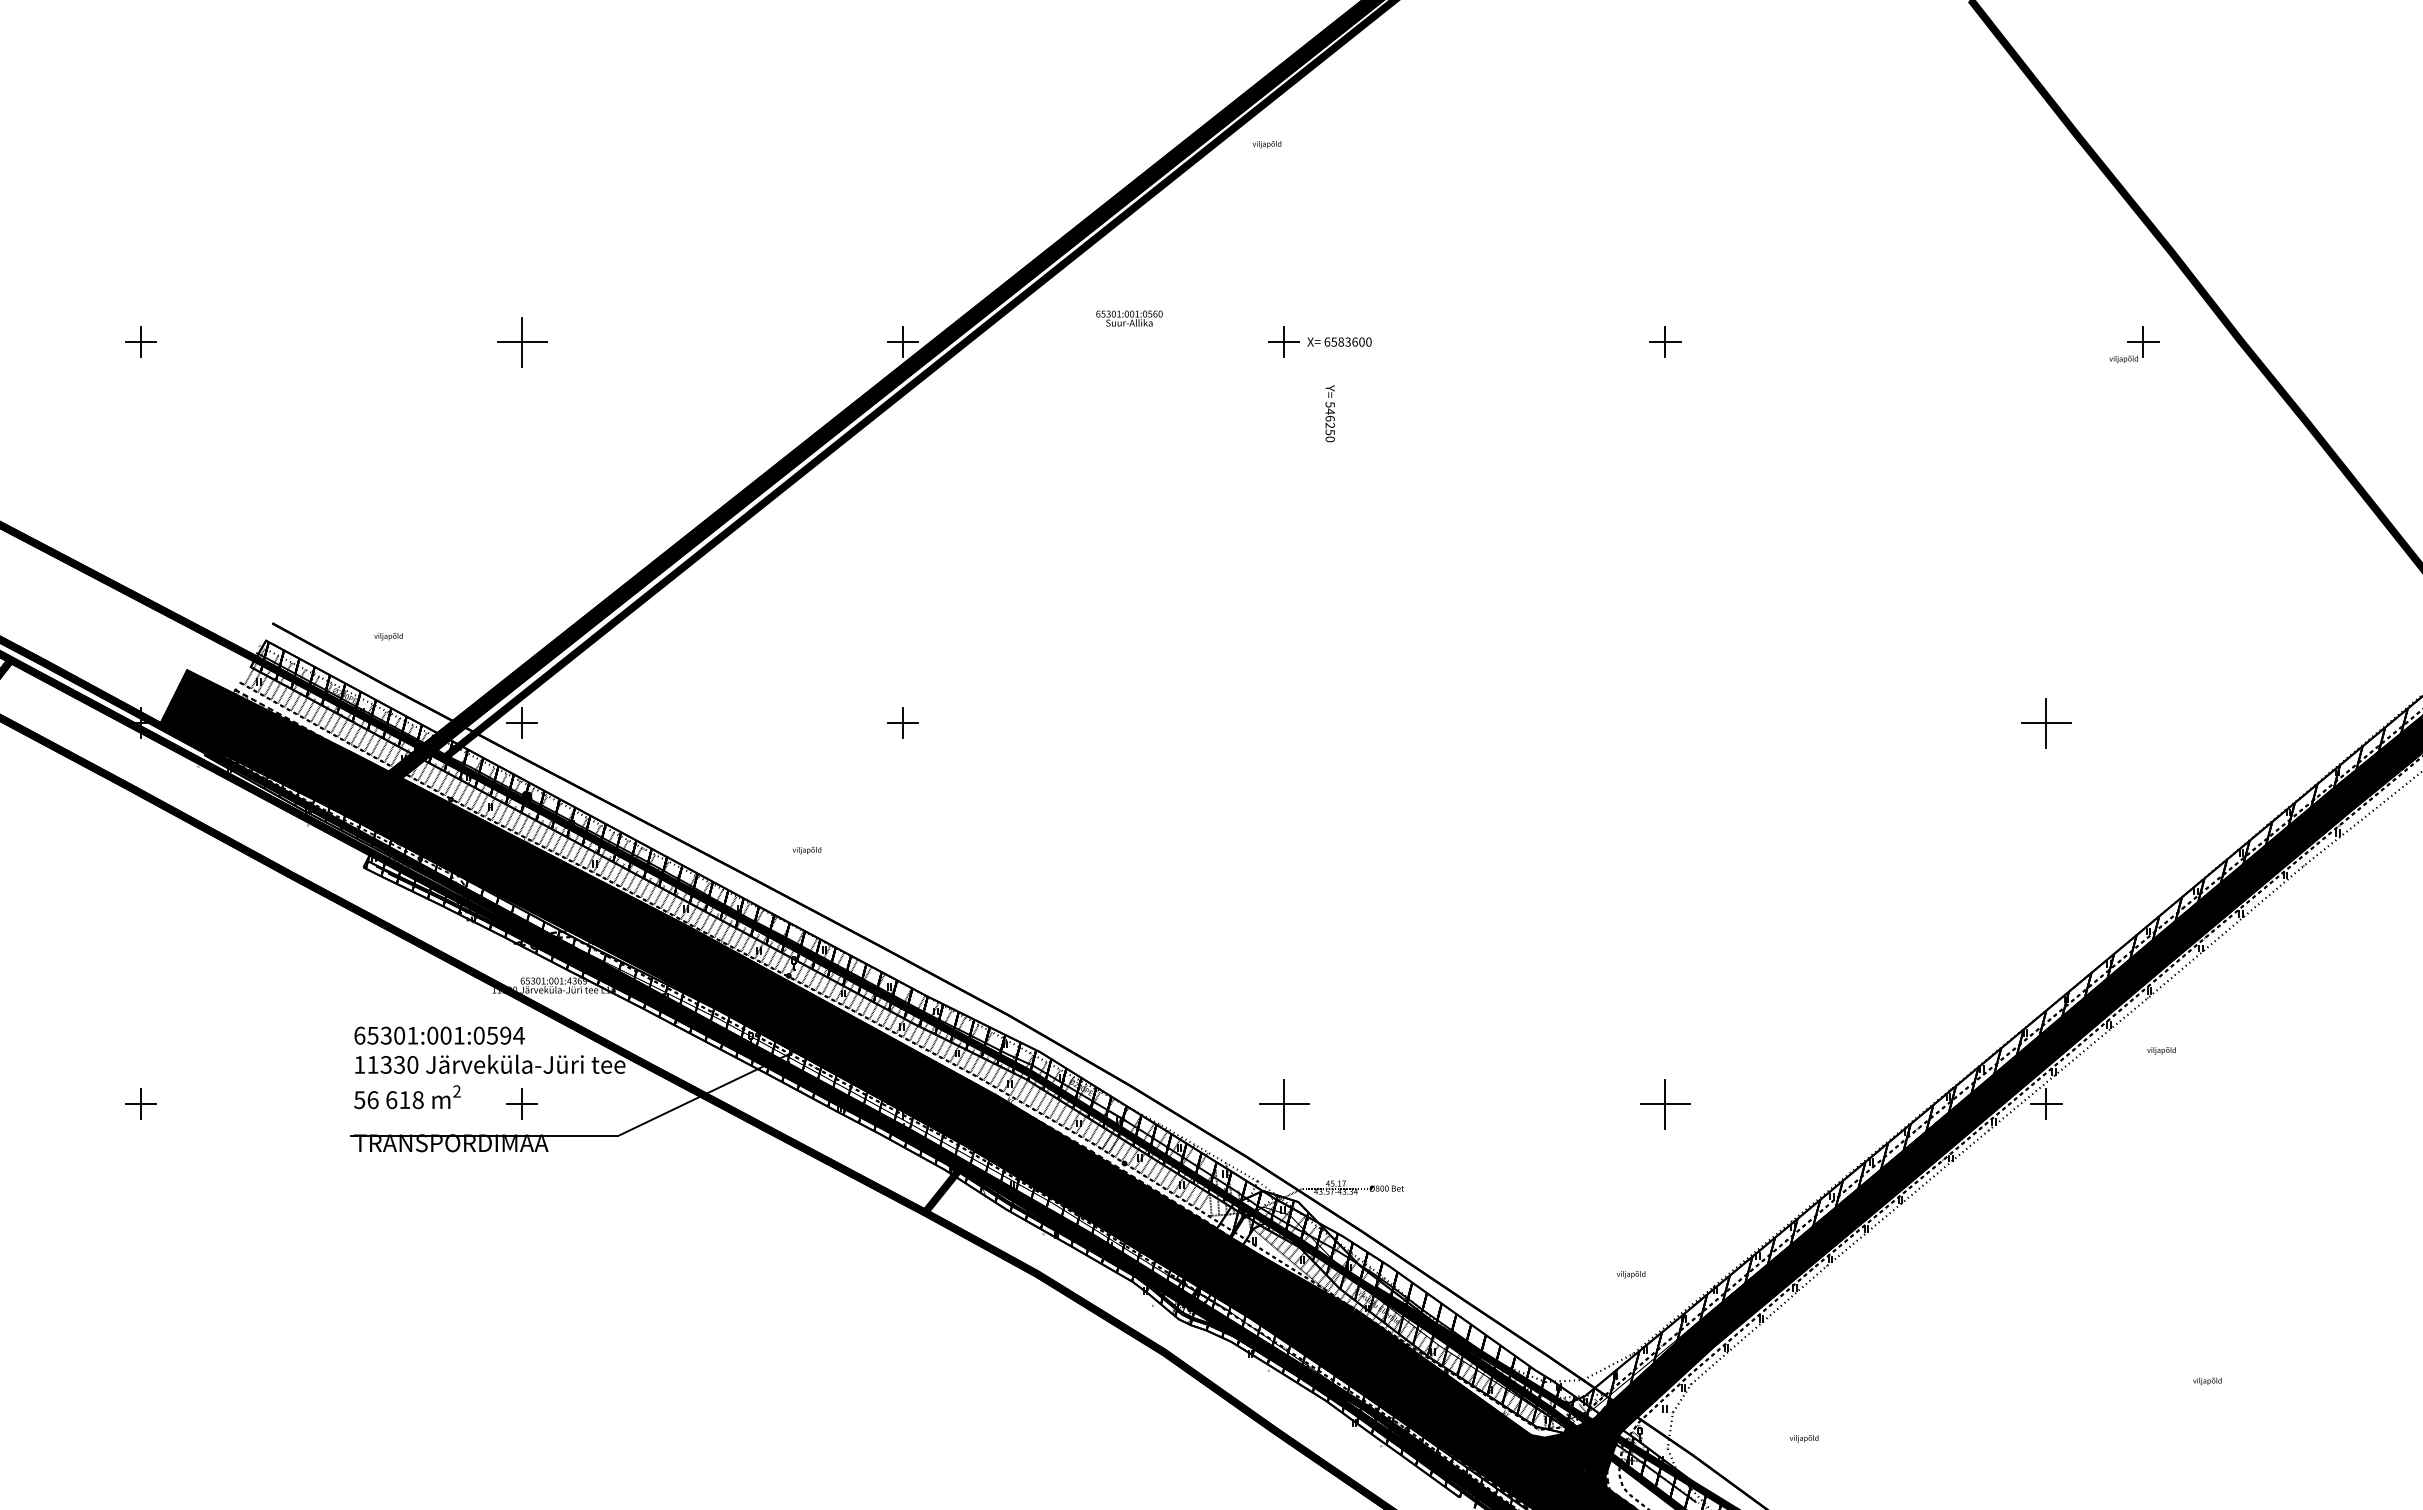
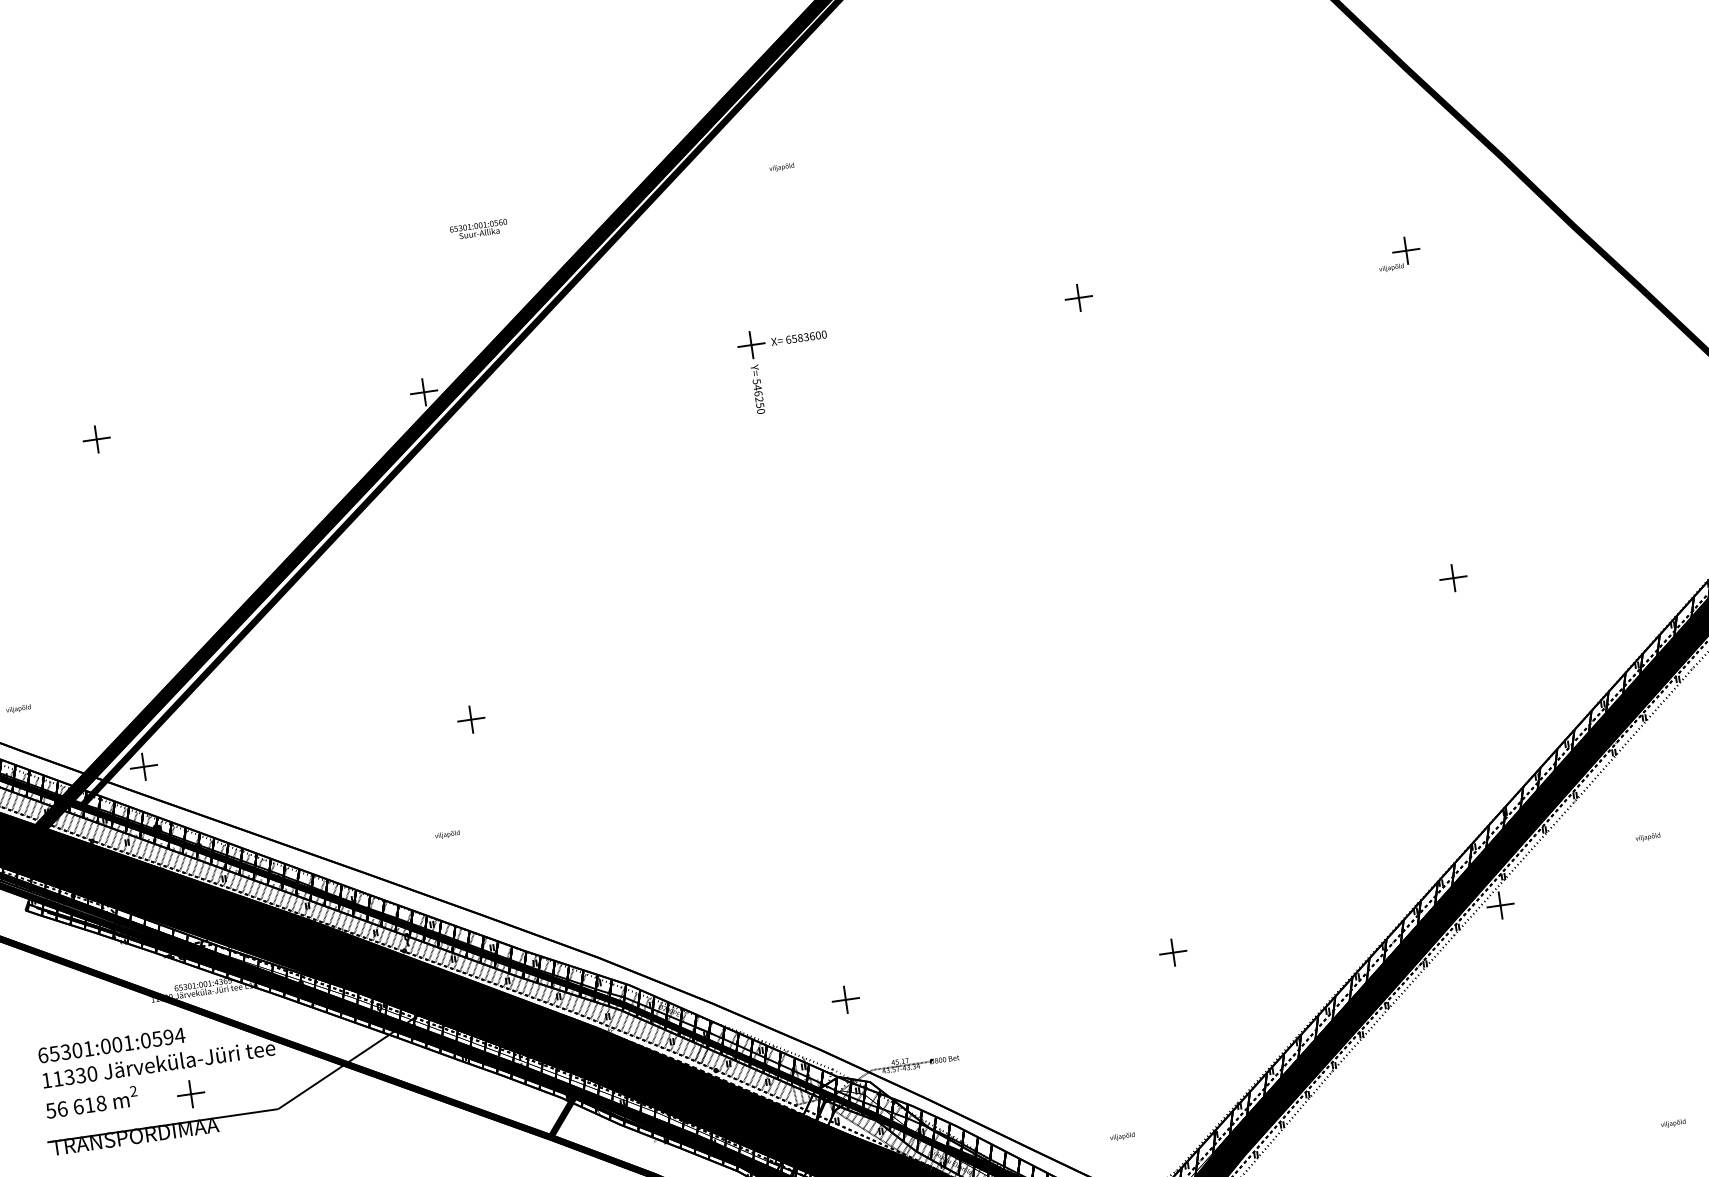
text: (1266, 144) -> (781, 167), moved
text: (1129, 318) -> (479, 229), moved
part: (521, 341) -> (96, 439), size x0.62
part: (2134, 344) -> (1398, 253), moved
text: (1329, 413) -> (757, 389), moved
part: (2046, 722) -> (1453, 577), size x0.62
text: (806, 850) -> (446, 834), moved
text: (2161, 1050) -> (1647, 837), moved
part: (1283, 1103) -> (845, 999), size x0.62
part: (1665, 1103) -> (1173, 952), size x0.62
text: (1631, 1274) -> (1122, 1136), moved

